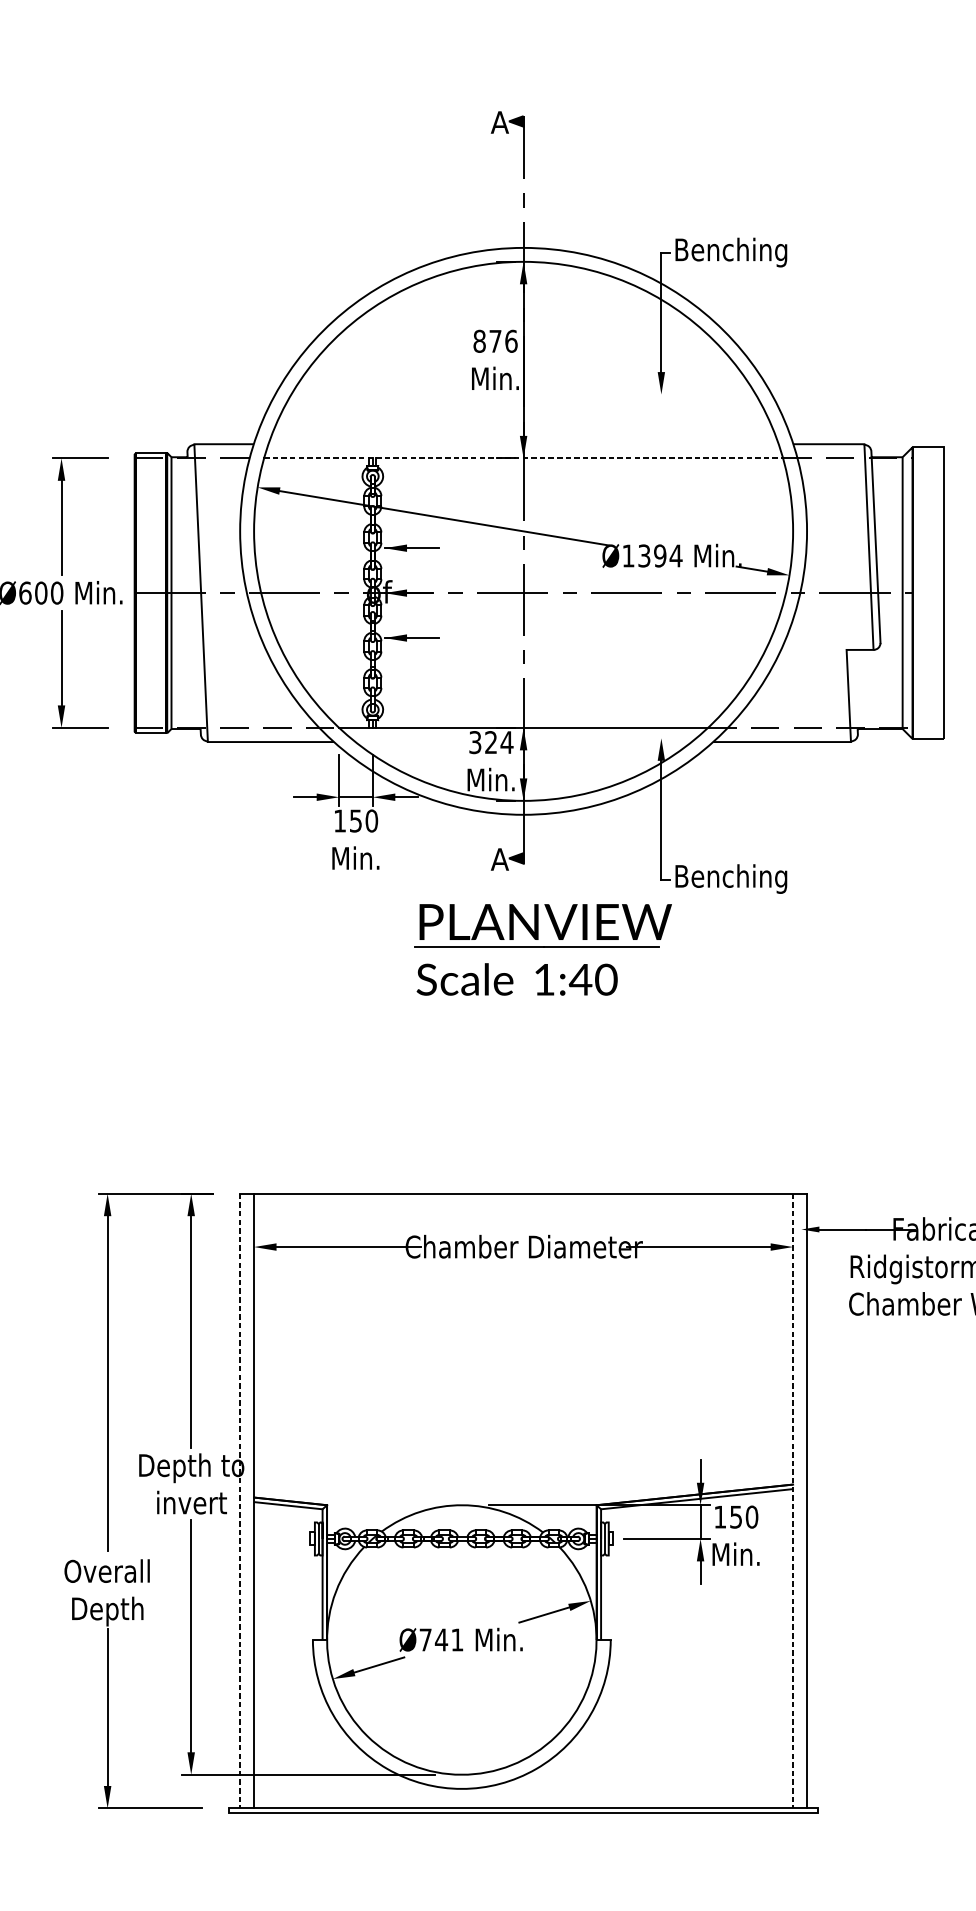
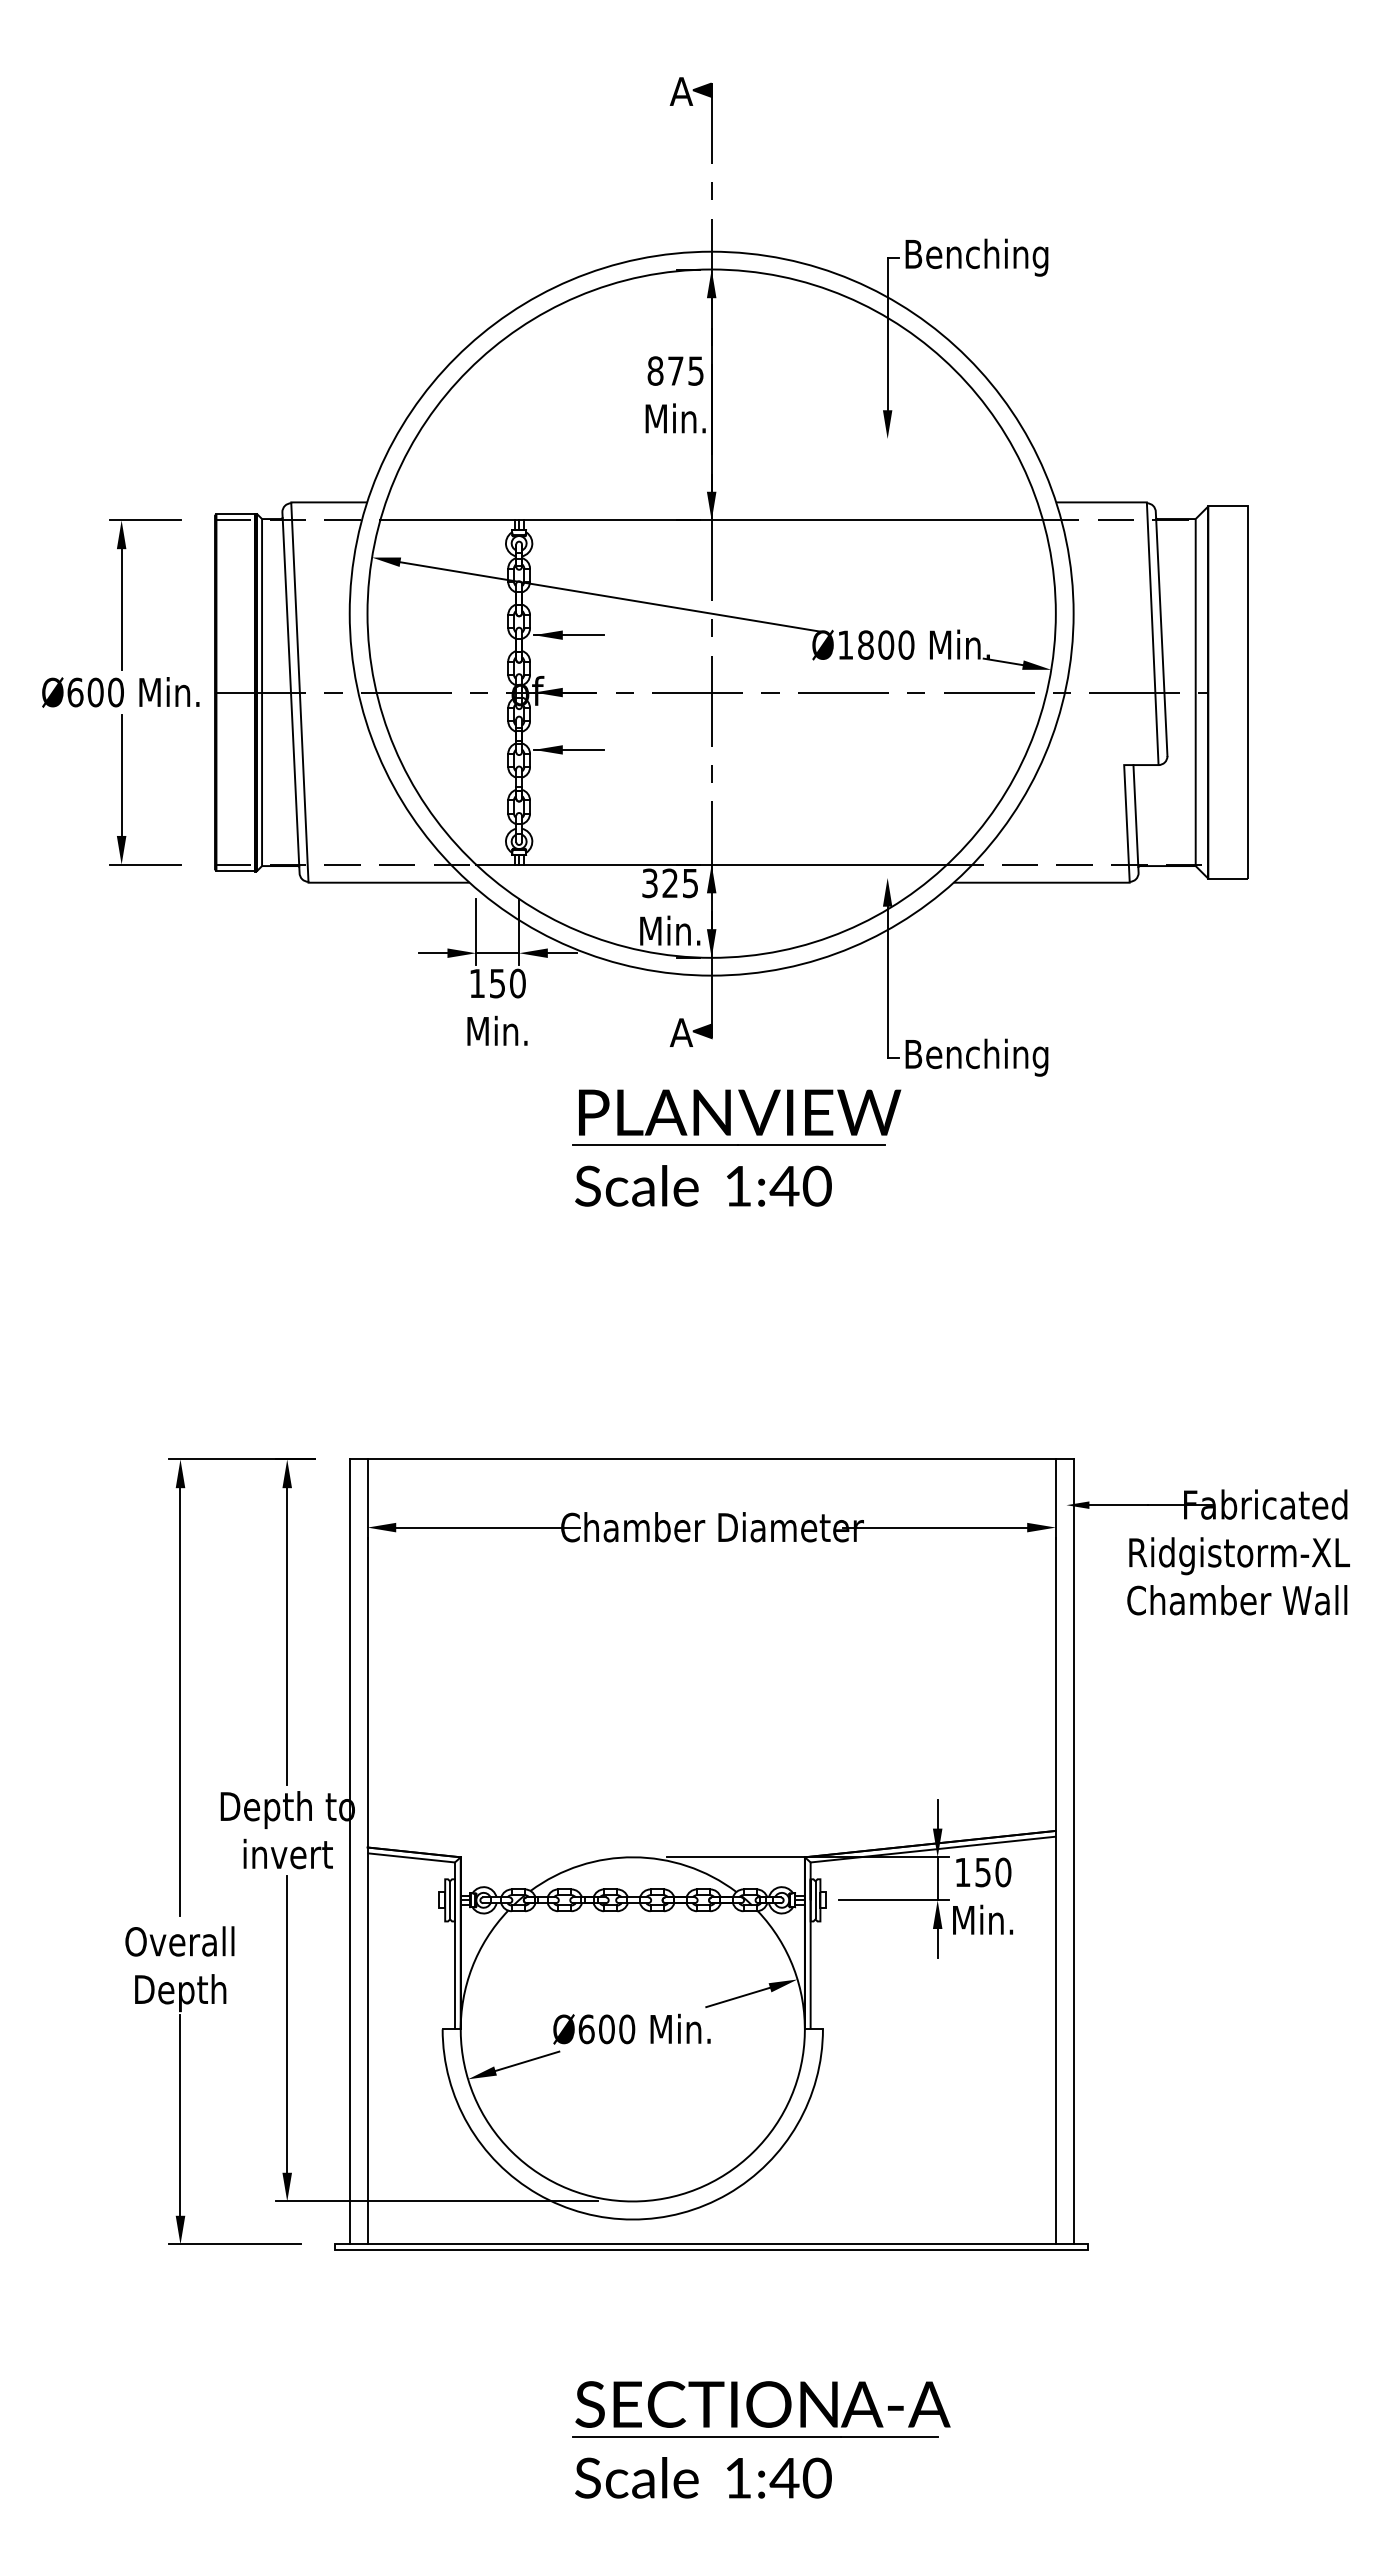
text: (511, 340) -> (696, 370), 876 -> 875
line: (524, 458) -> (712, 520), dashed -> solid
text: (660, 555) -> (886, 644), Ø1394 -> Ø1800
line: (193, 593) -> (290, 692), added
line: (855, 689) -> (1135, 815), added
text: (507, 742) -> (690, 883), 324 -> 325
line: (239, 1500) -> (349, 1851), dashed -> solid
line: (792, 1500) -> (1055, 1851), dashed -> solid
text: (441, 1640) -> (606, 2029), Ø741 -> Ø600

